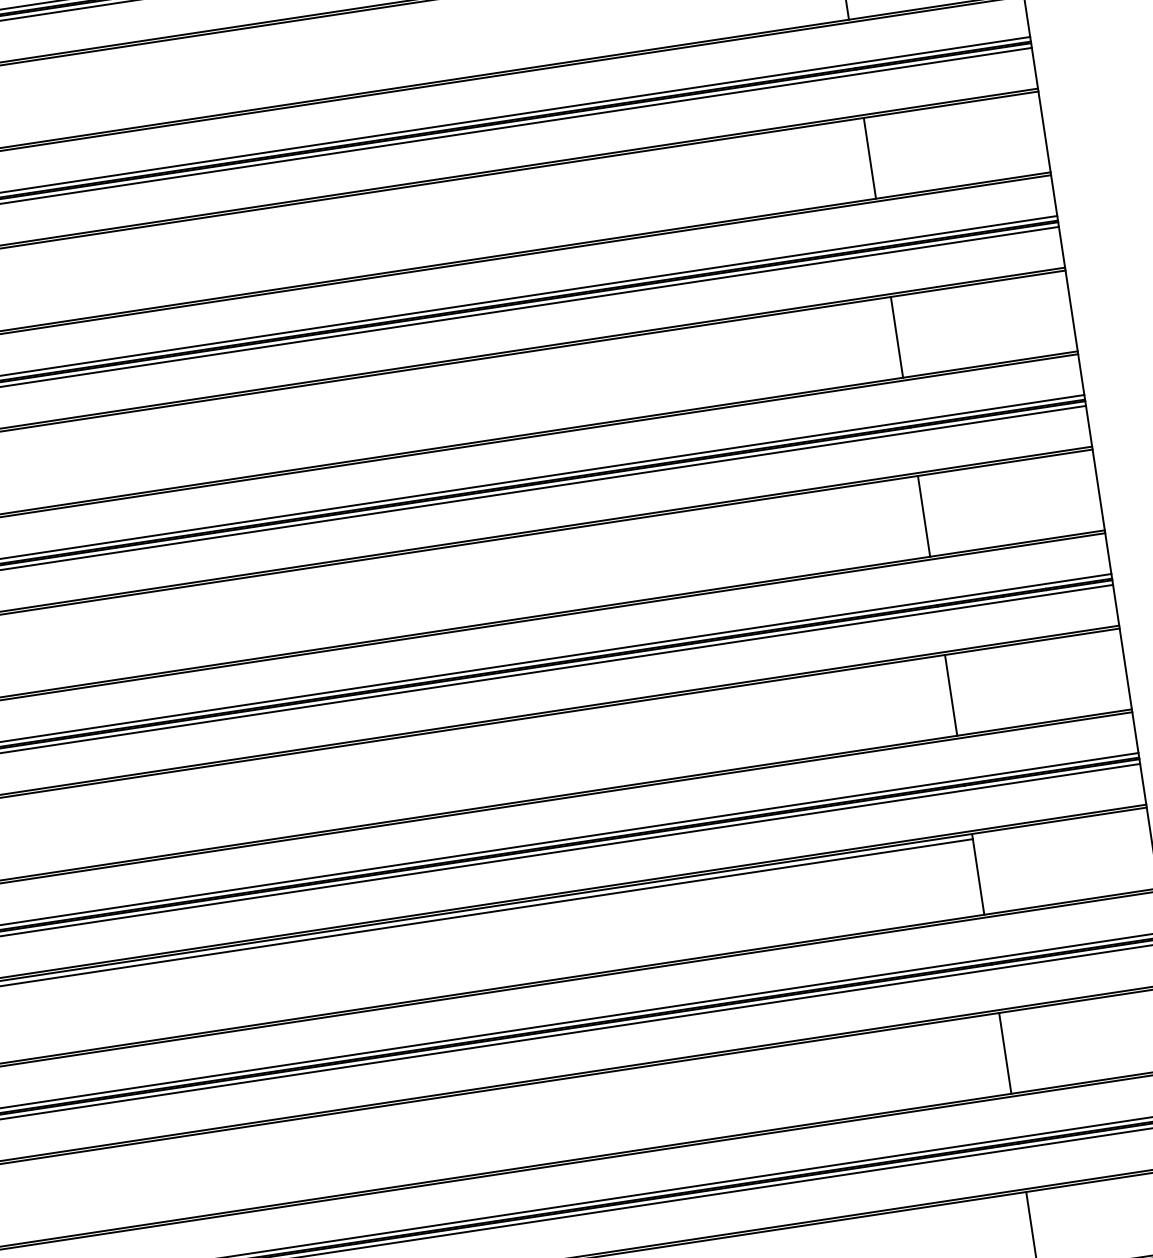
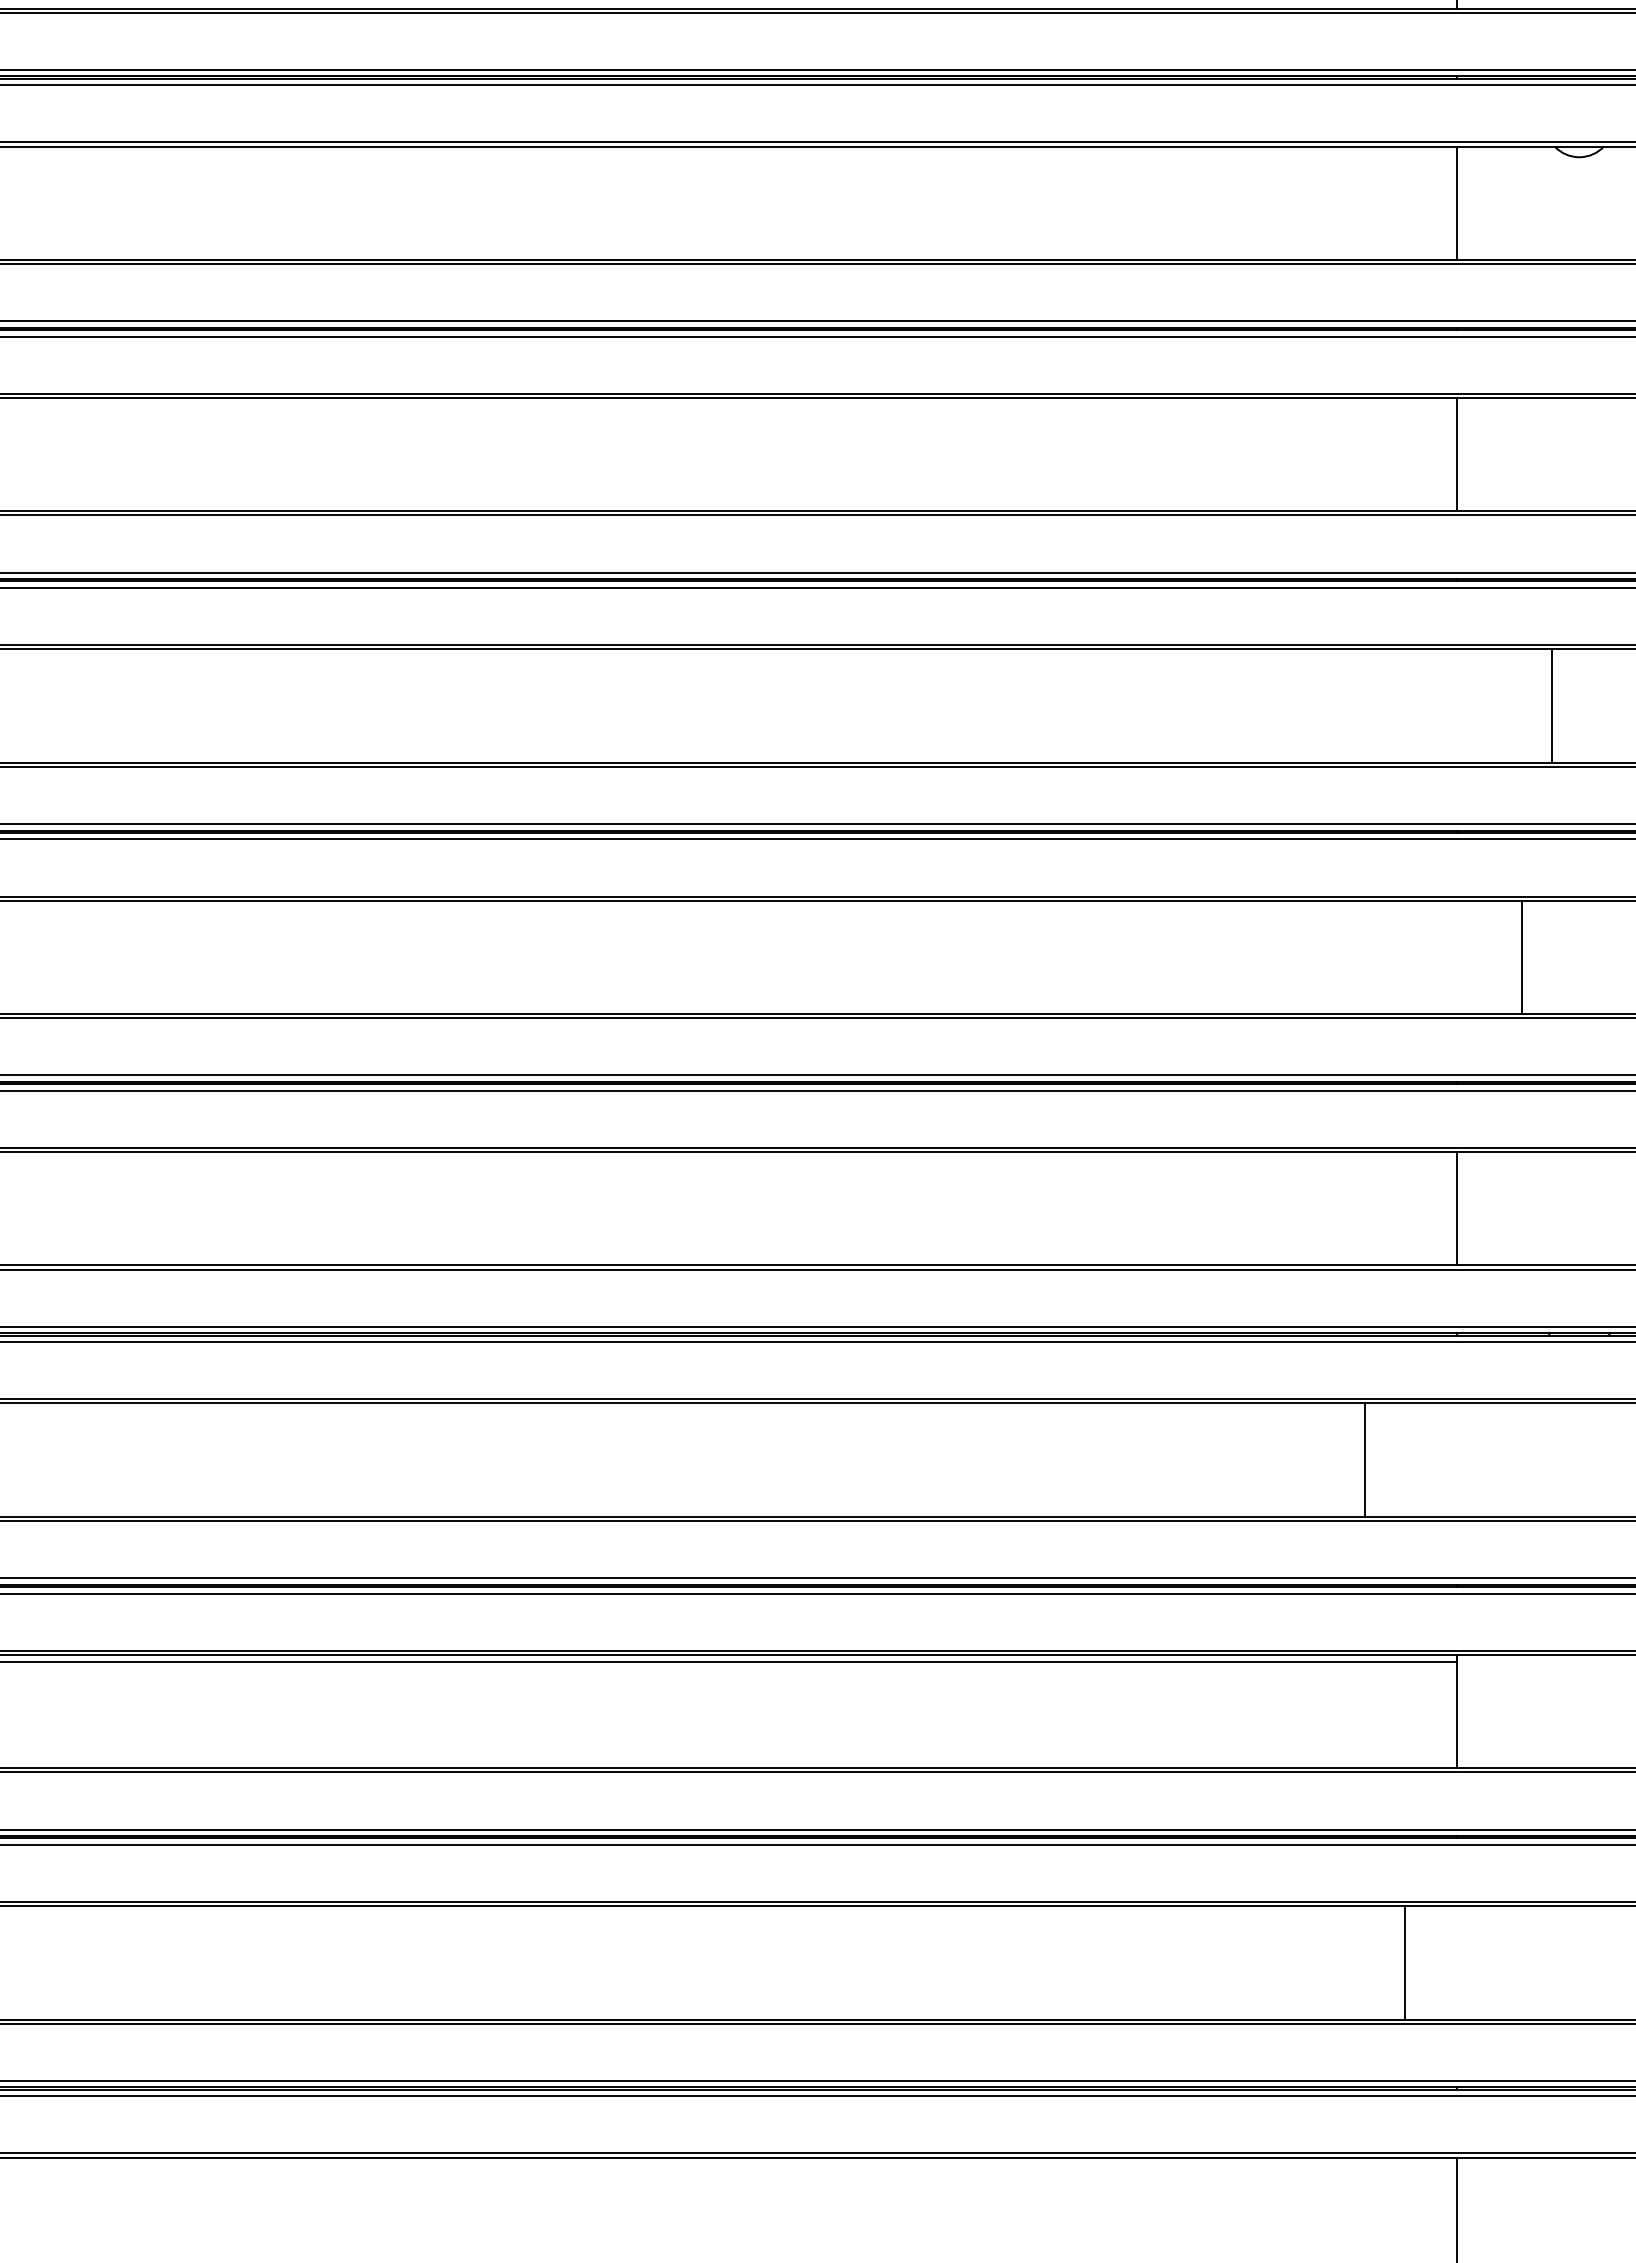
line: (869, 158) -> (1551, 705), moved
line: (896, 337) -> (1521, 957), moved
line: (950, 694) -> (1364, 1459), moved
line: (1005, 1053) -> (1404, 1962), moved

